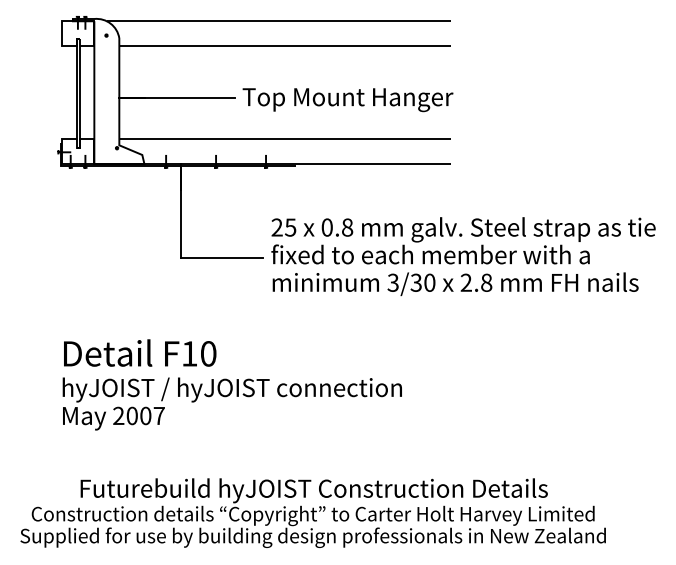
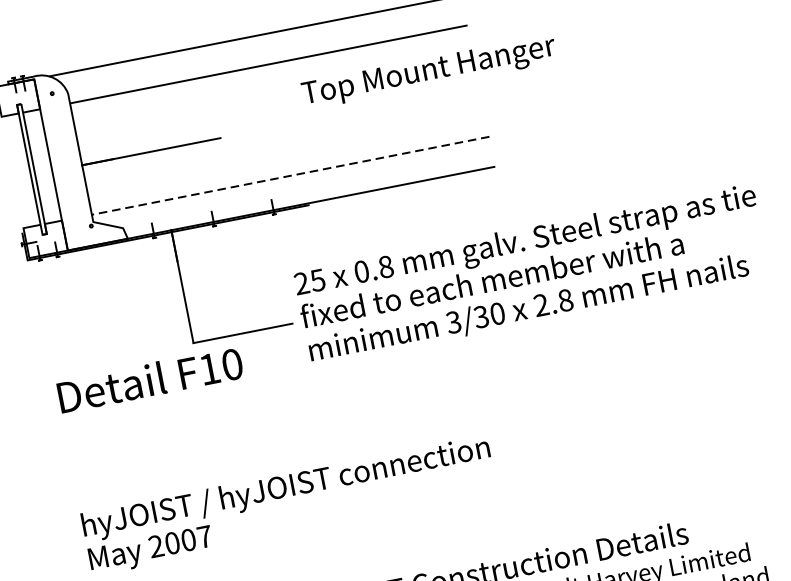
text: (347, 100) -> (428, 73), moved
line: (285, 139) -> (291, 176), solid -> dashed
text: (140, 352) -> (150, 379), moved

